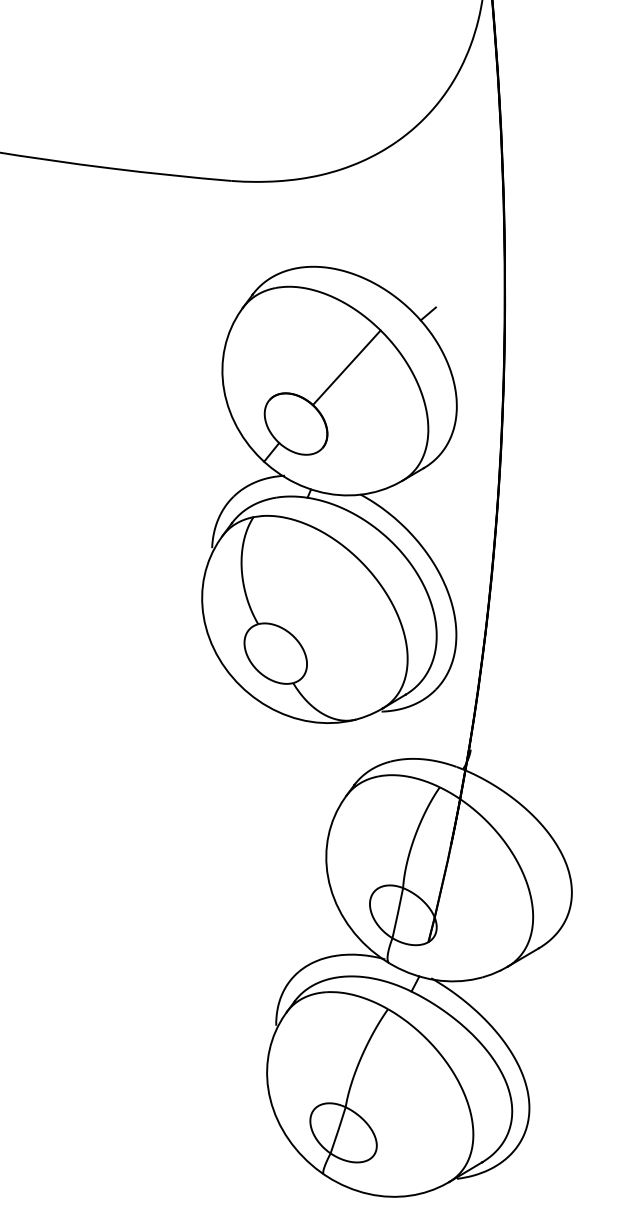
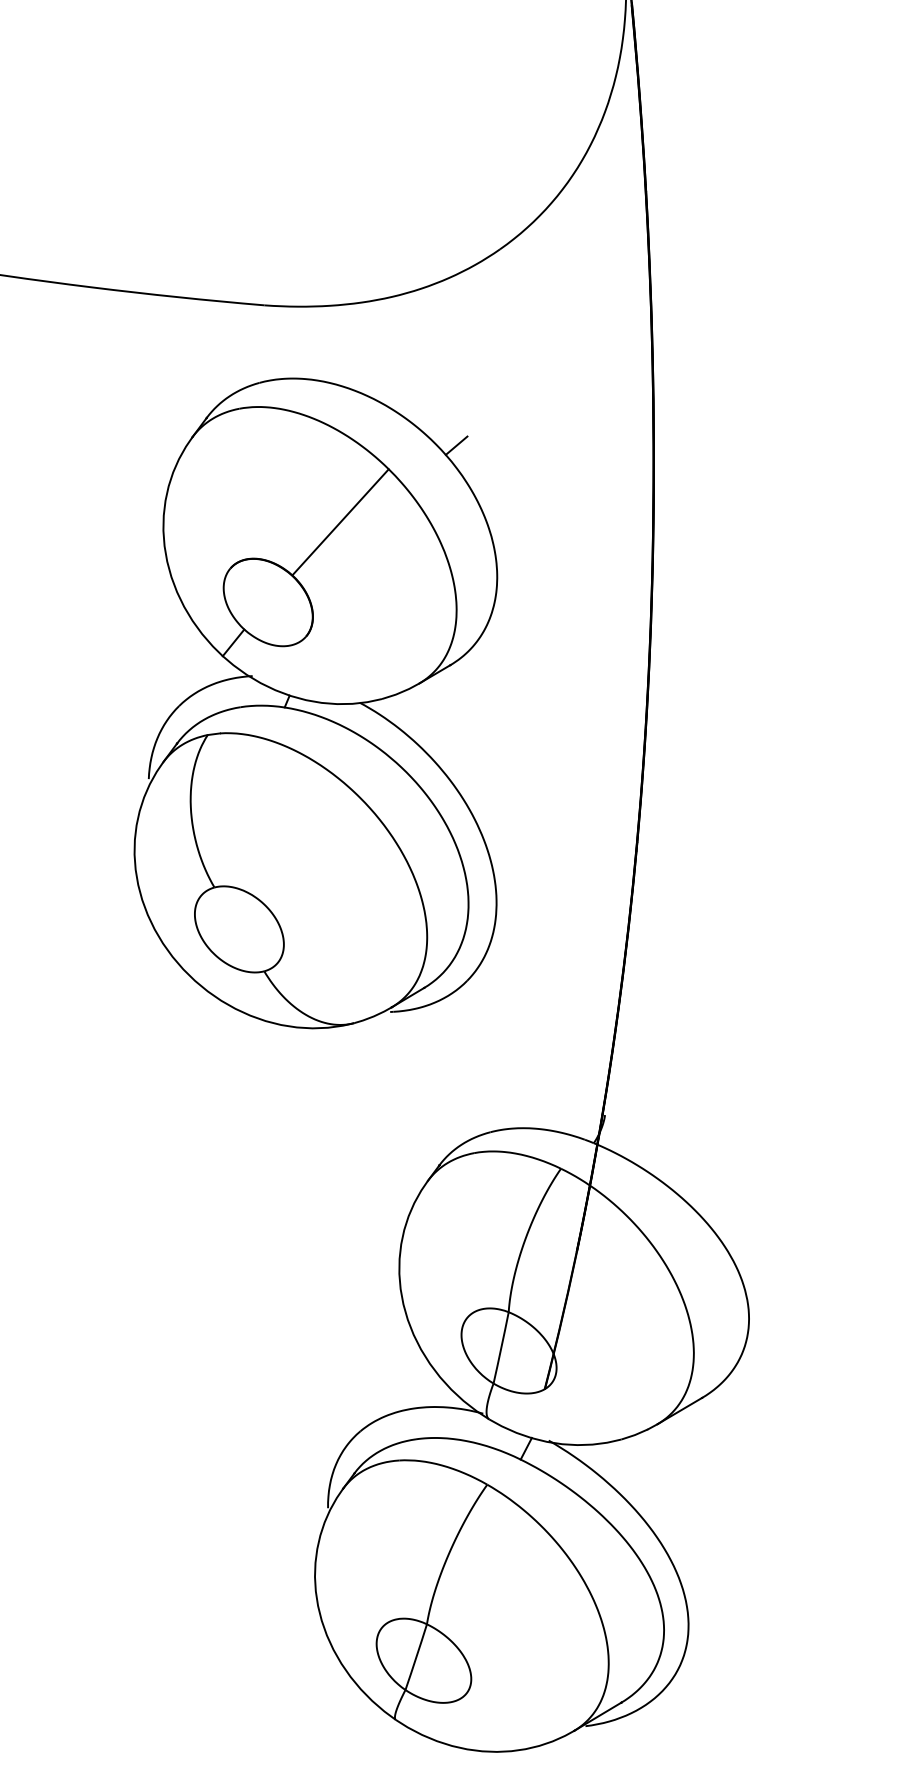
part: (329, 495) -> (315, 703), moved

